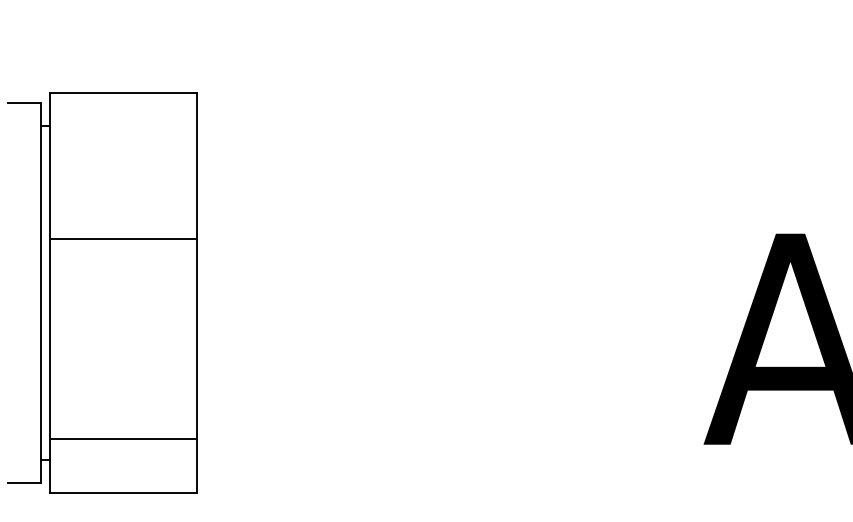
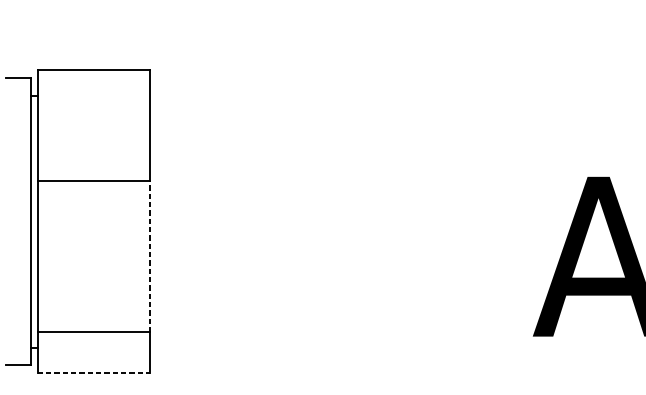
line: (197, 339) -> (149, 256), solid -> dashed
line: (123, 492) -> (93, 372), solid -> dashed

